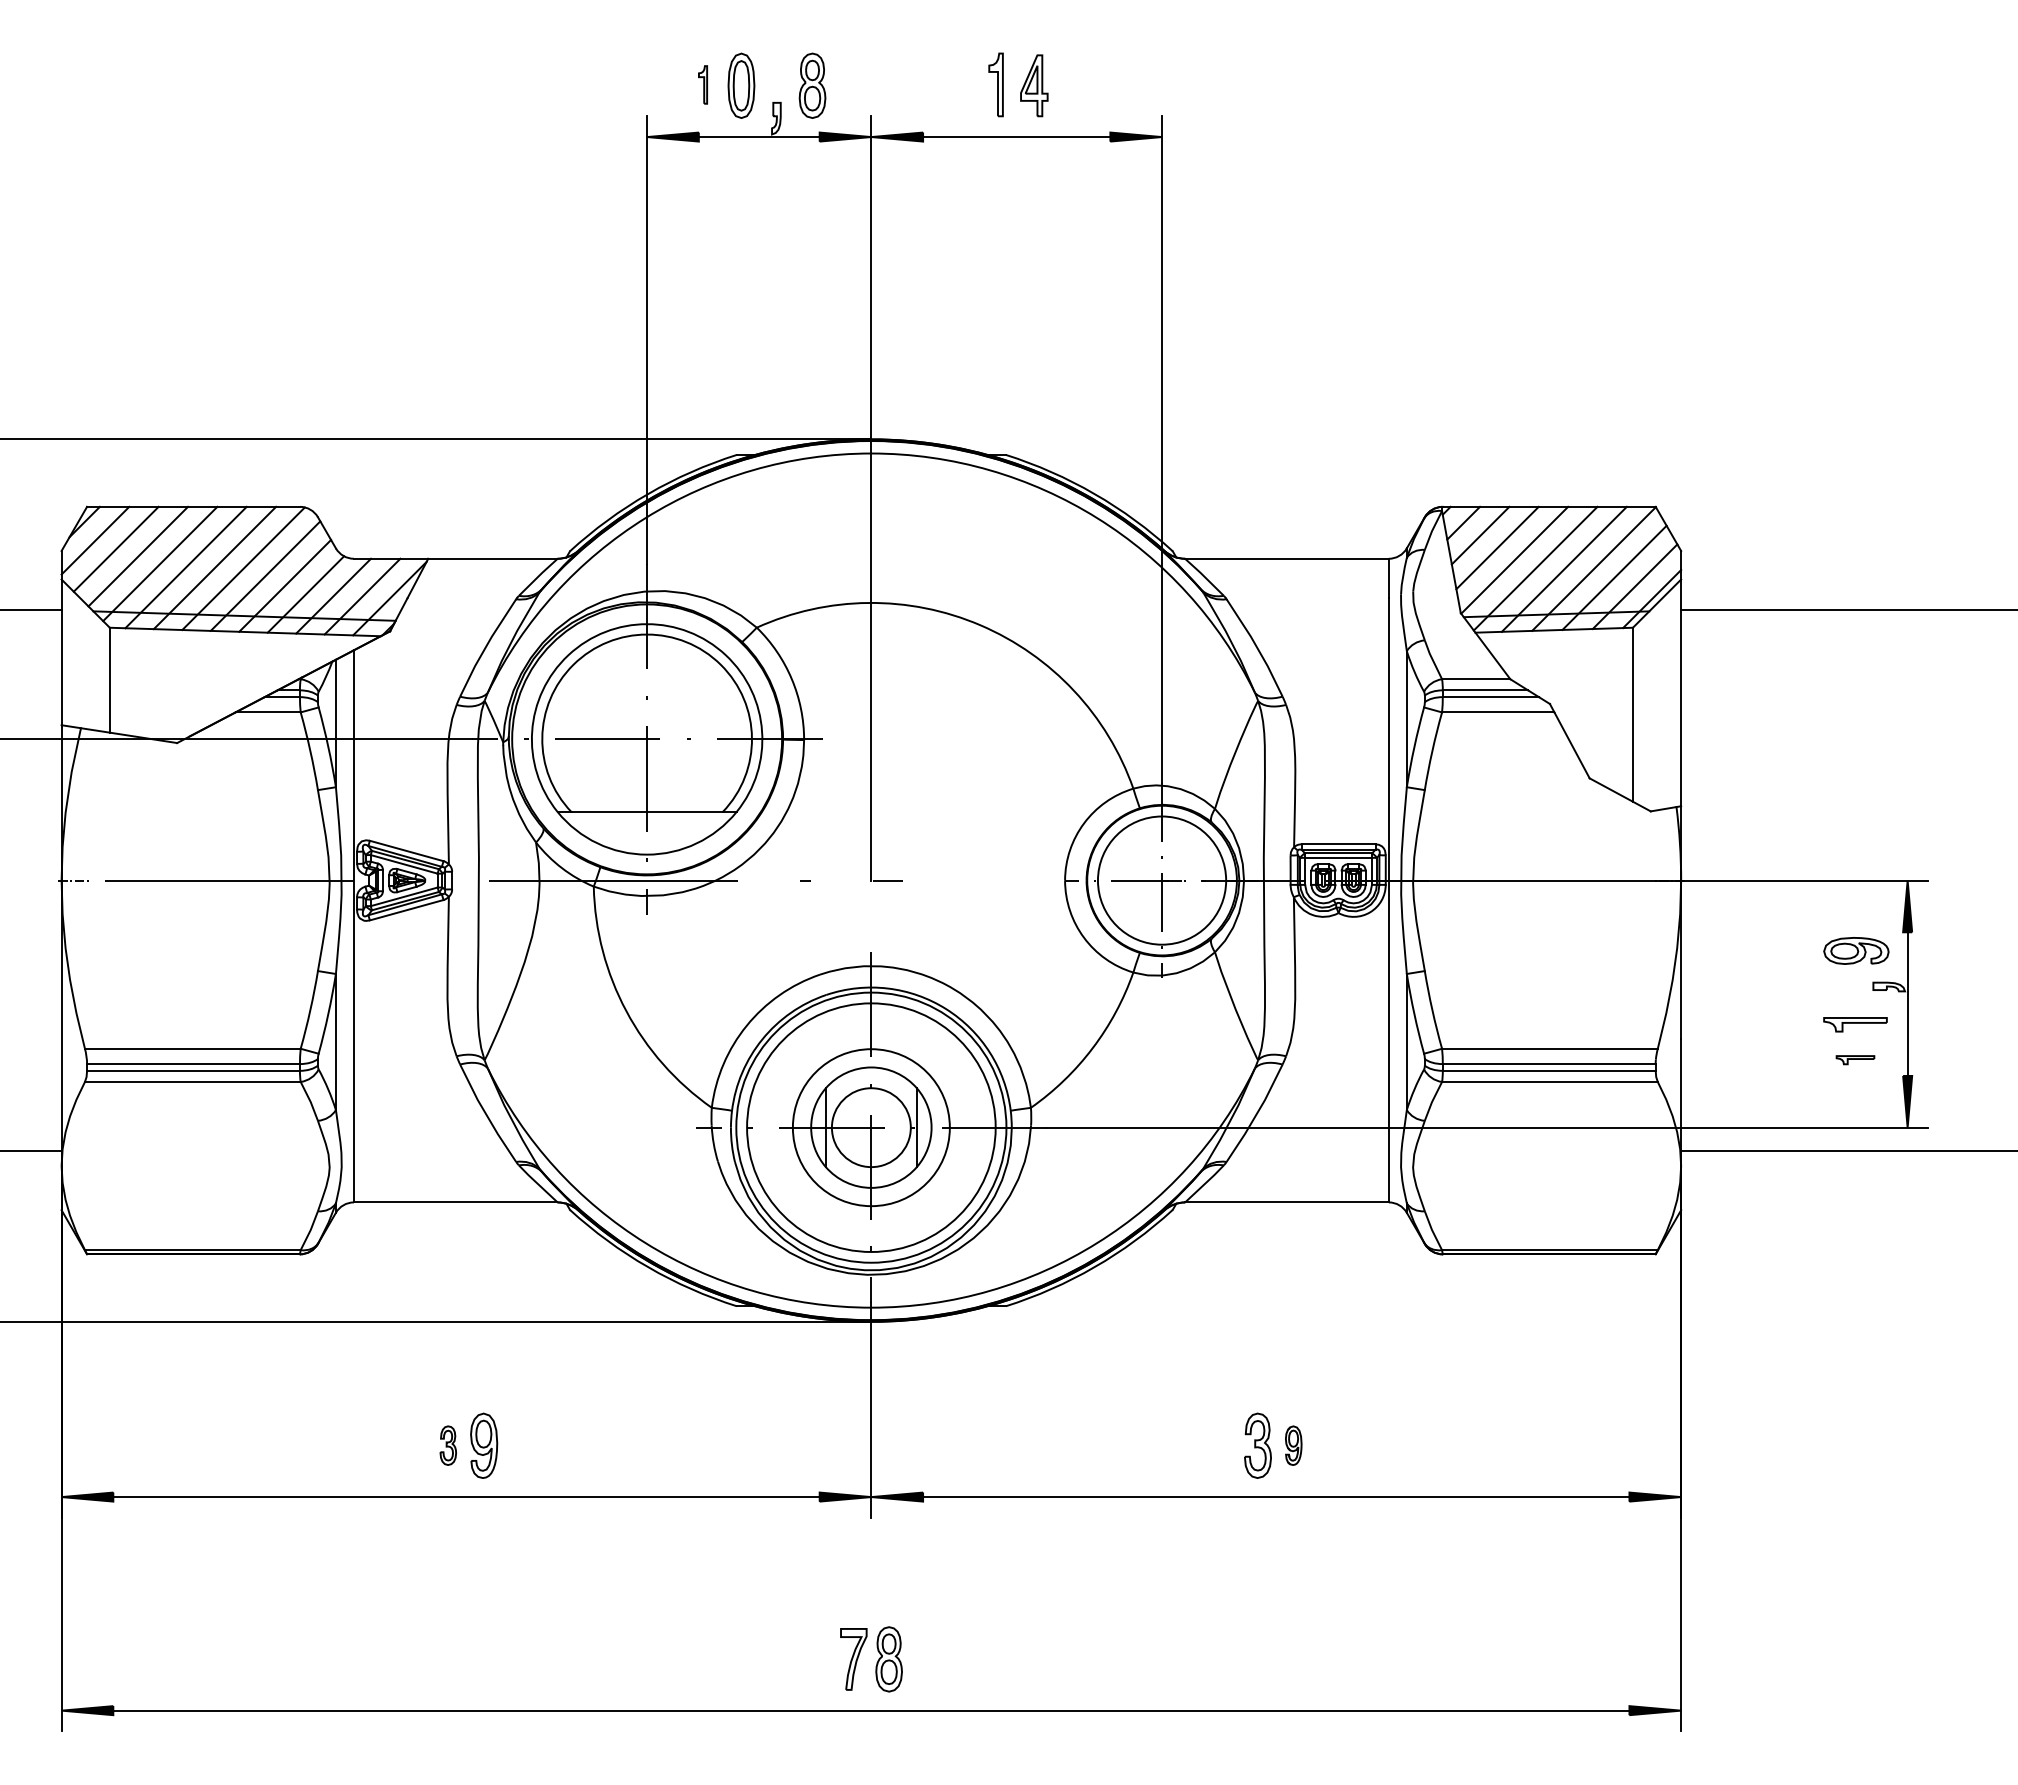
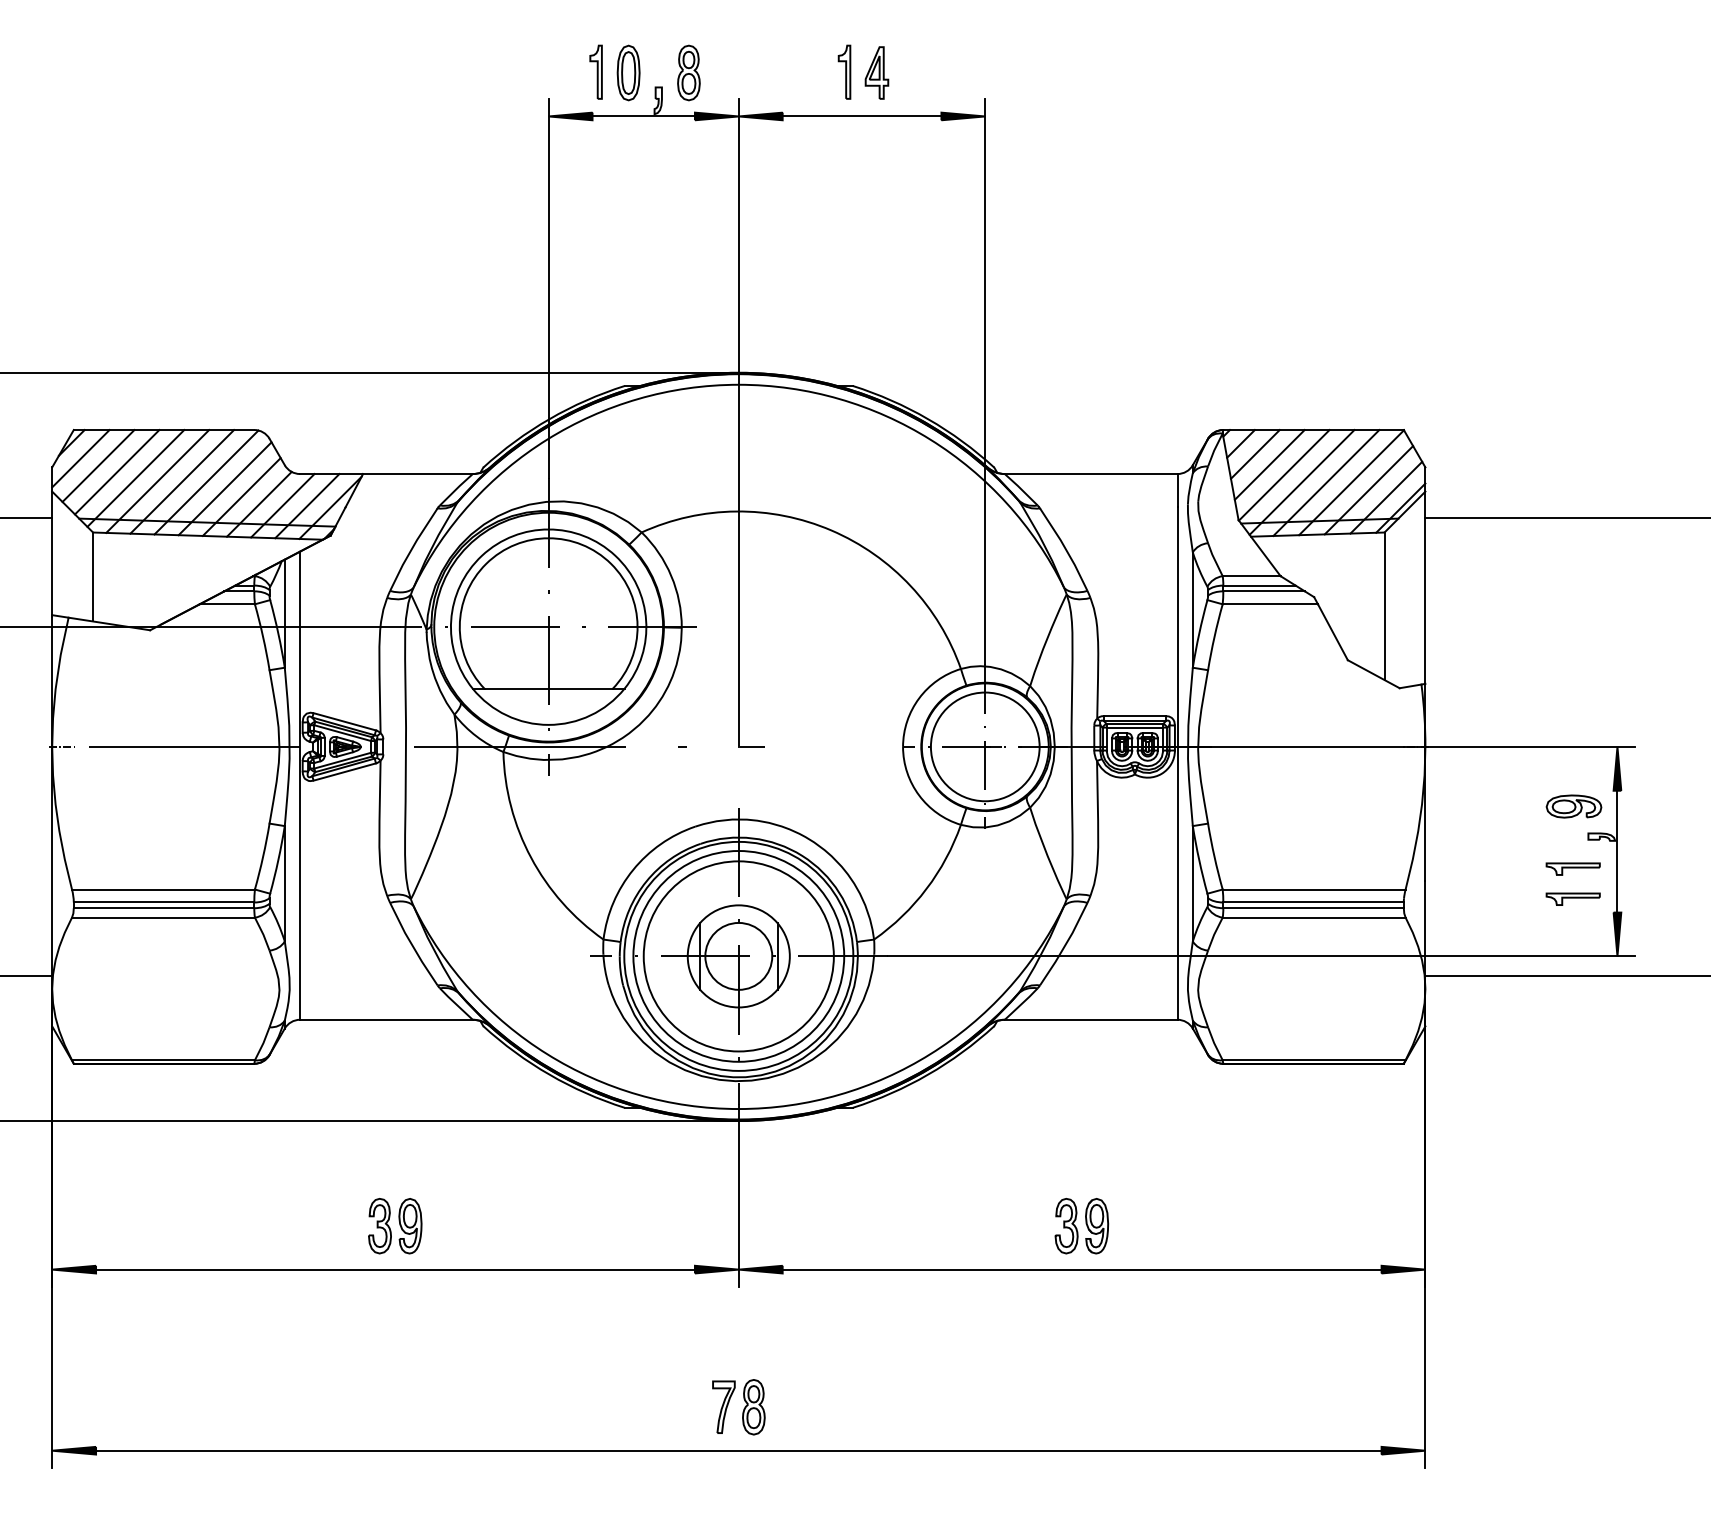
part: (702, 84) -> (595, 71), size x1.67
part: (1855, 1059) -> (1573, 898), size x1.67
circle: (871, 1127) -> (738, 956), size x1.43
part: (448, 1445) -> (380, 1225), size x1.67
part: (1293, 1445) -> (1096, 1225), size x1.67

